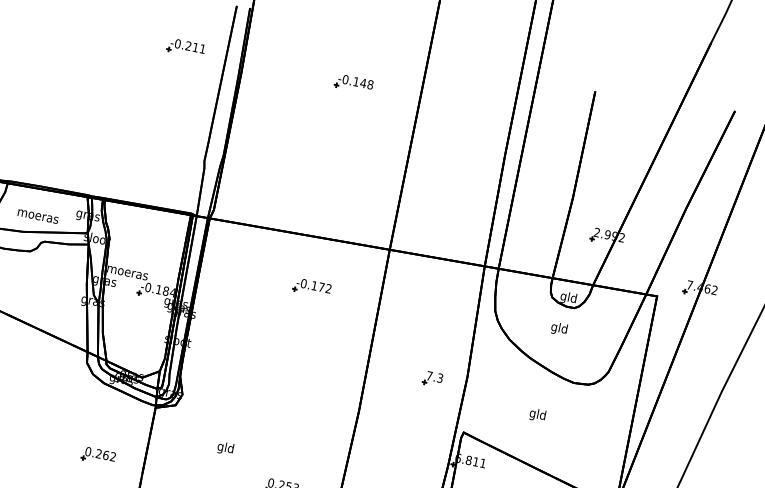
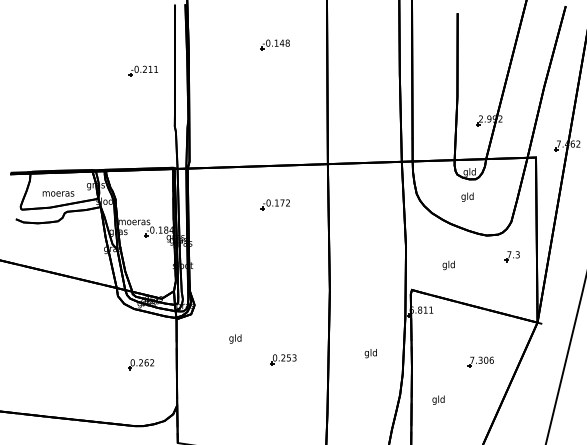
part: (185, 46) -> (142, 70), moved
part: (431, 378) -> (511, 256), moved
text: (537, 415) -> (448, 265), moved

